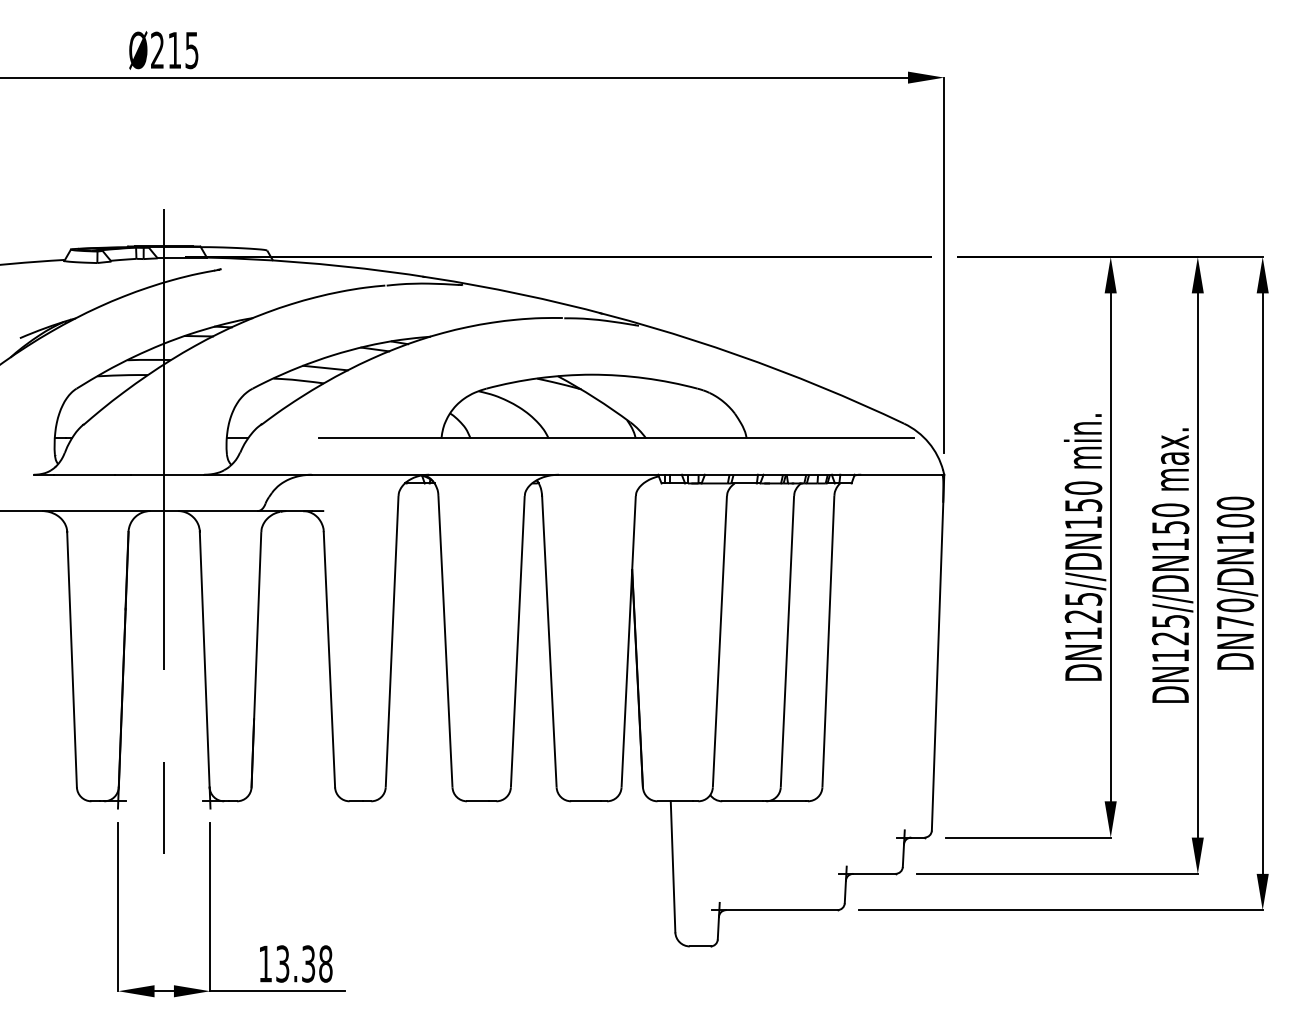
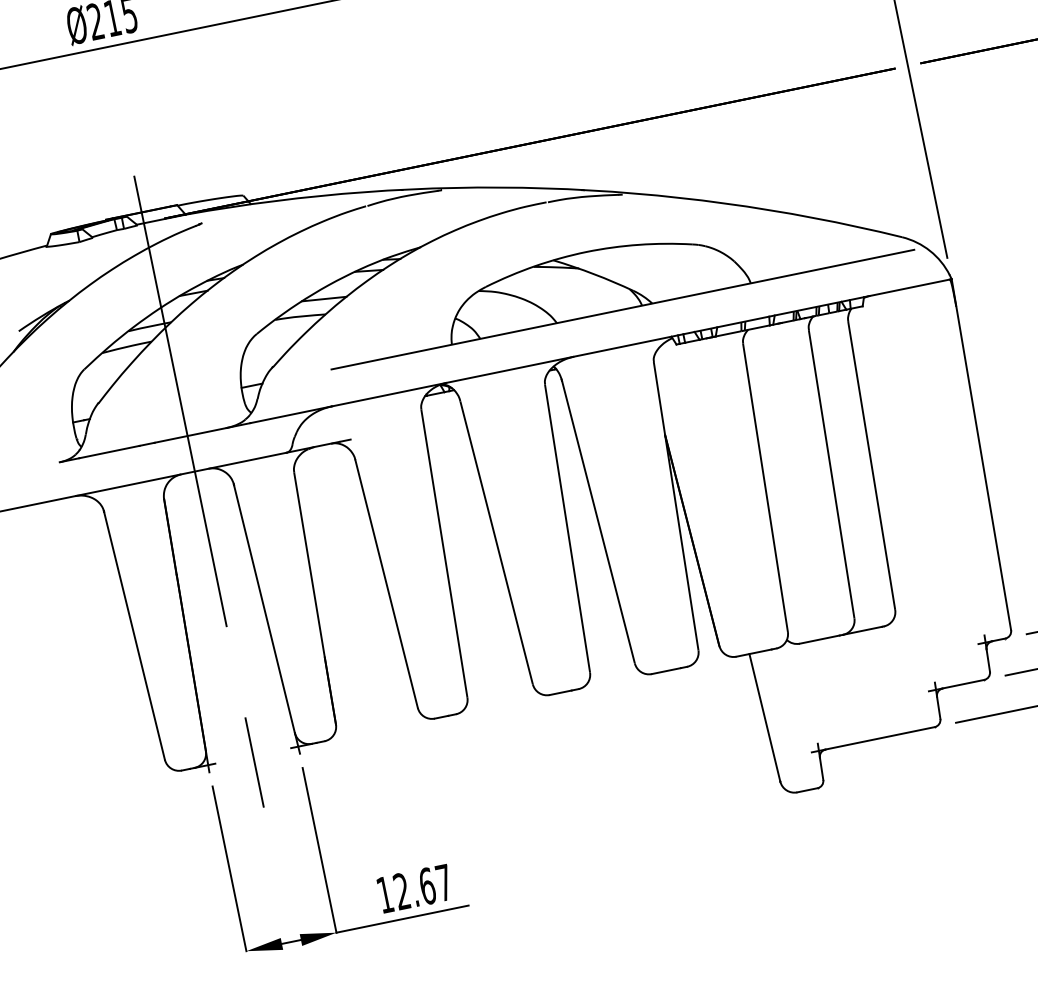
text: (304, 963) -> (423, 886), 13.38 -> 12.67

